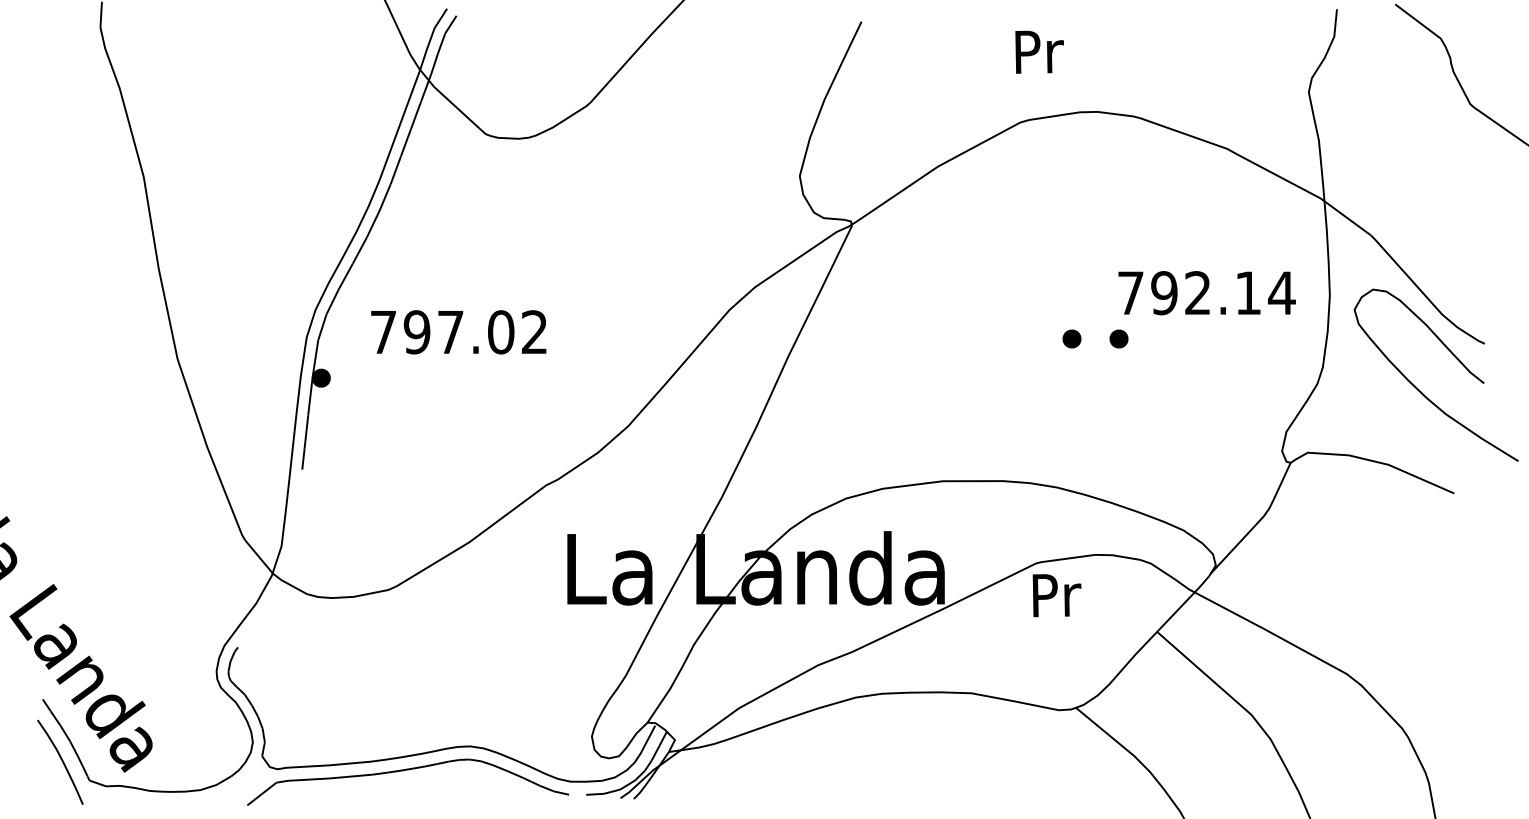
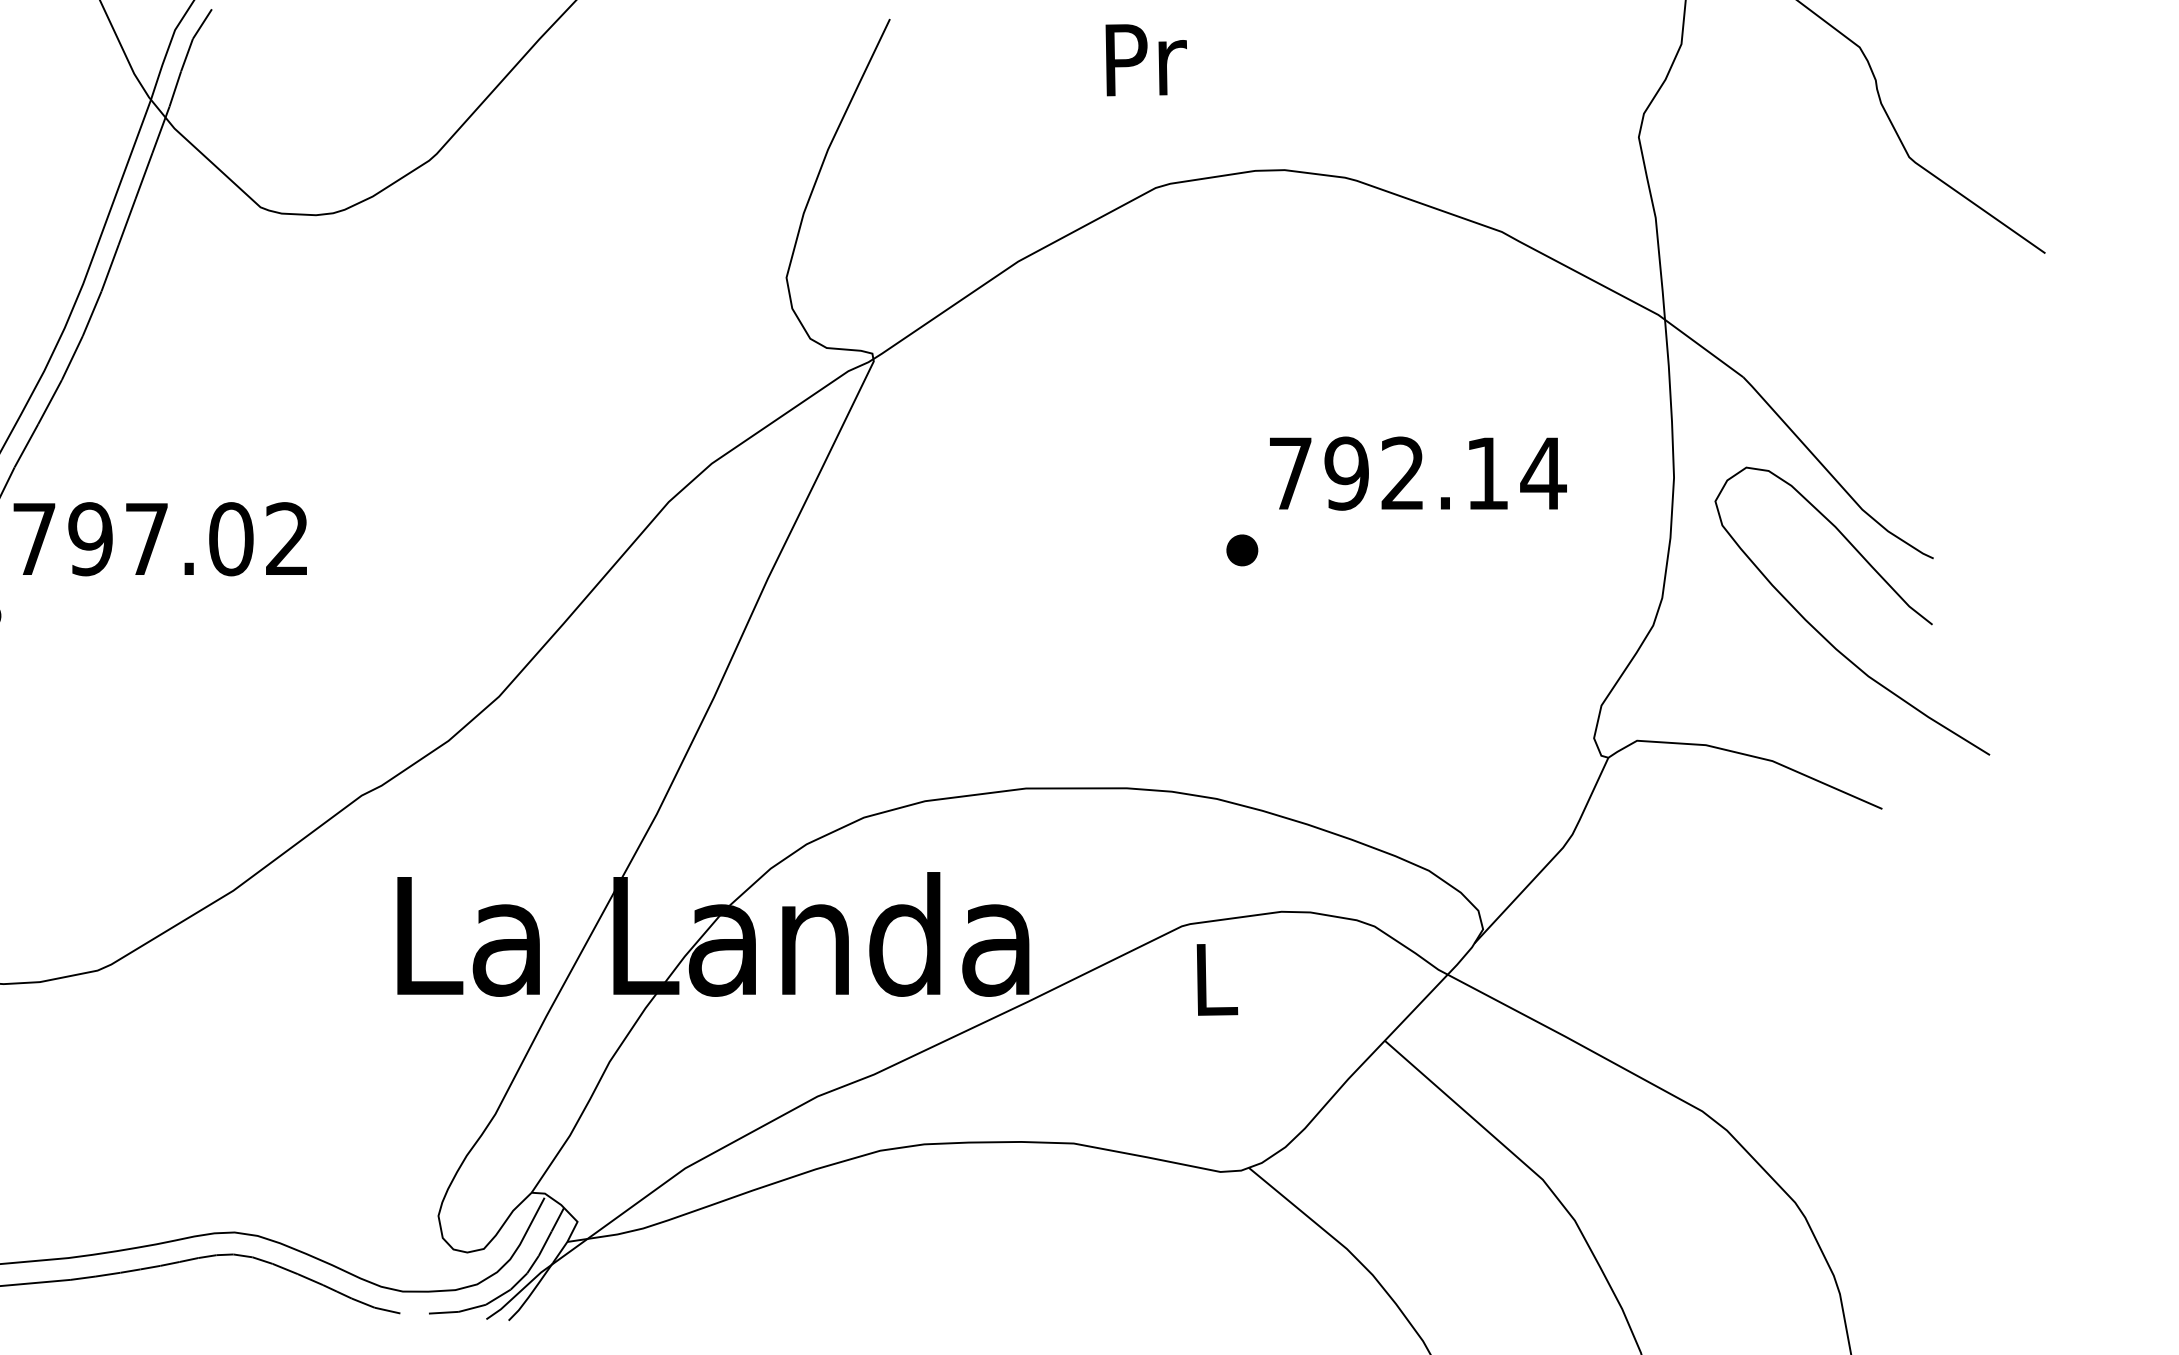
text: (1039, 51) -> (1146, 58), moved
text: (1206, 293) -> (1417, 474), moved
text: (458, 332) -> (159, 539), moved
part: (1118, 338) -> (1320, 549), removed
text: (1056, 595) -> (1216, 979), Pr -> L

